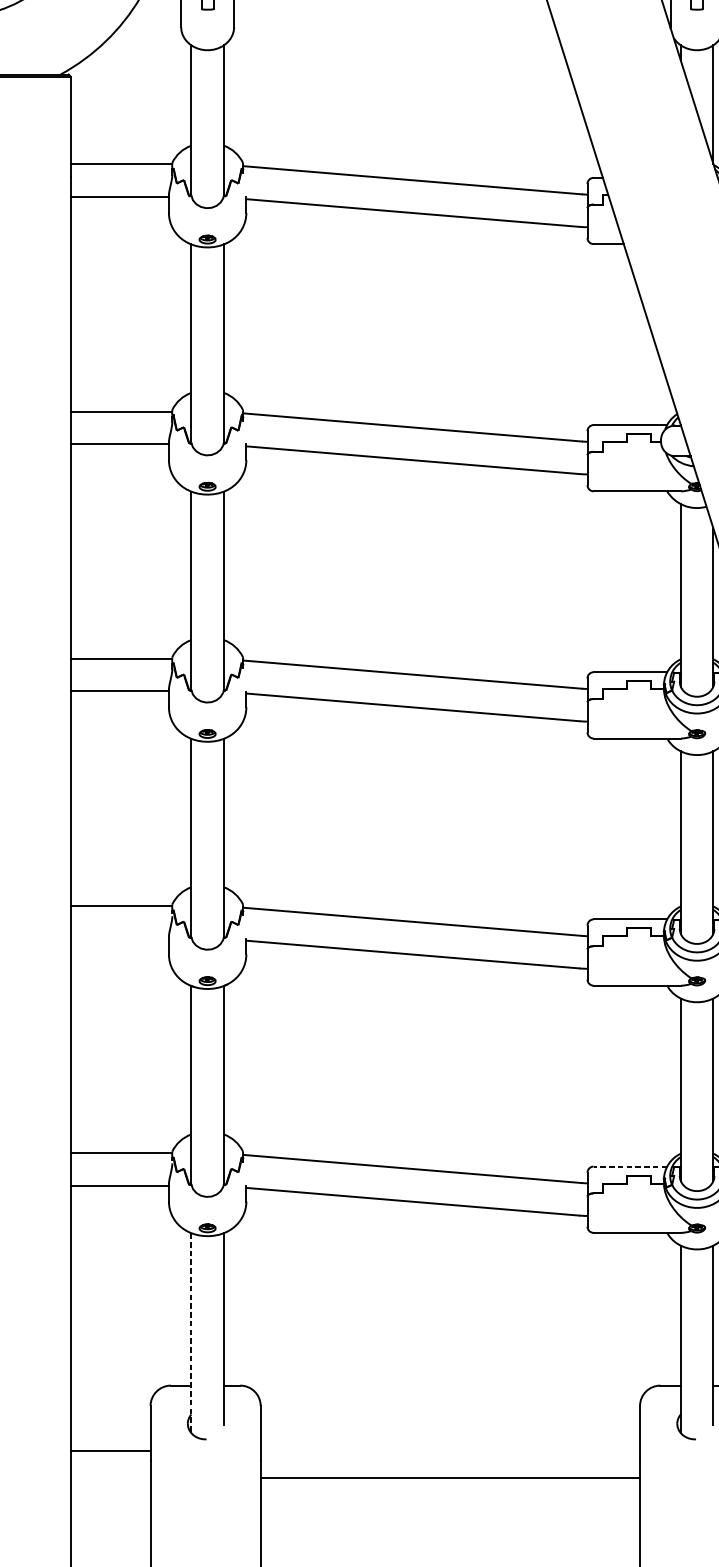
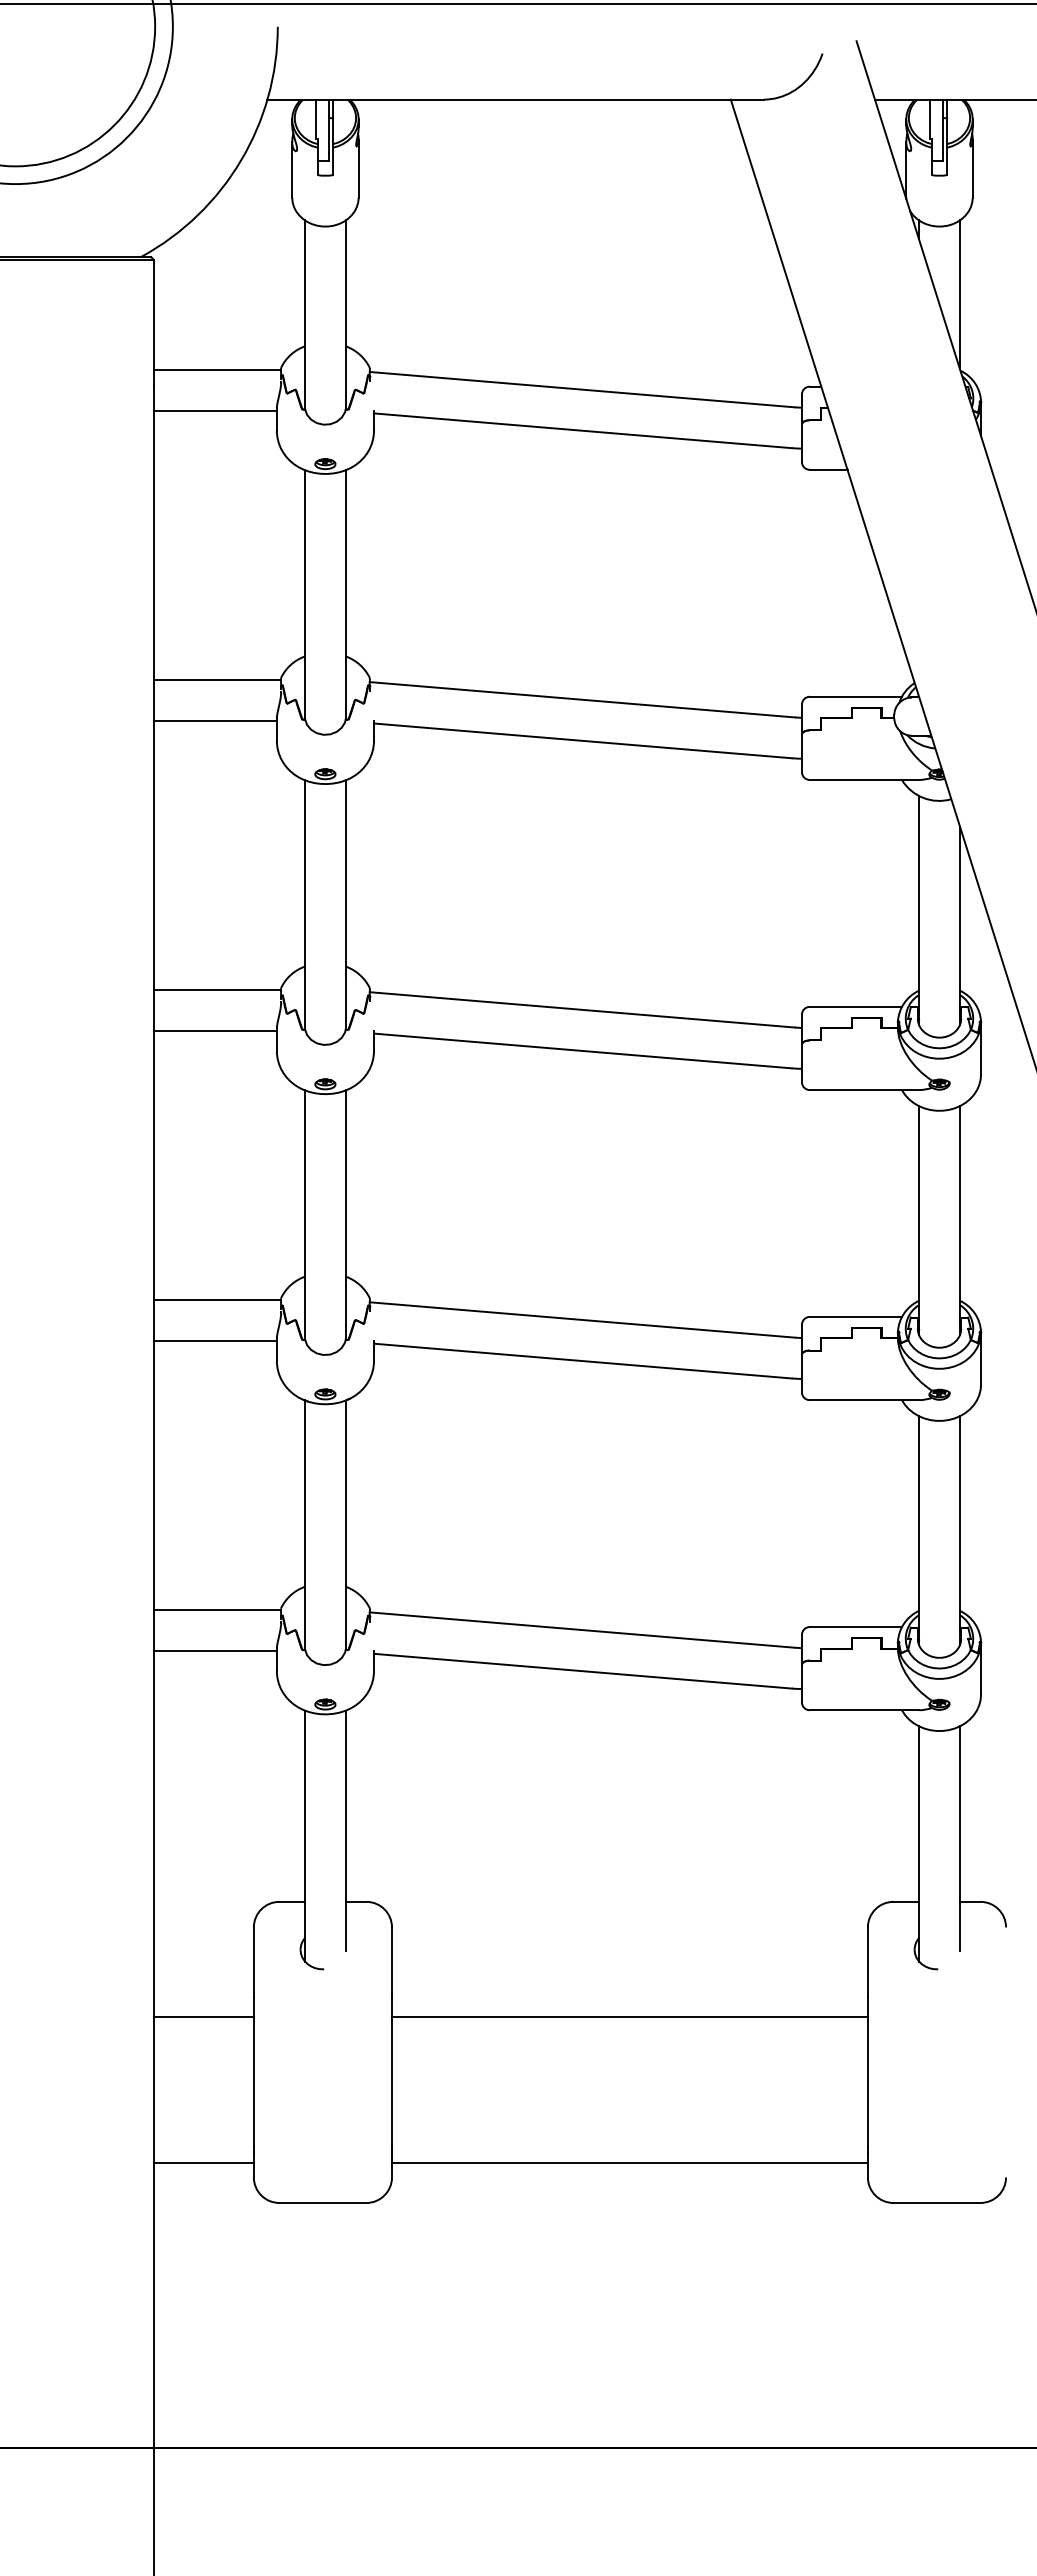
line: (119, 938) -> (214, 1340), added
line: (630, 1166) -> (855, 1627), dashed -> solid
line: (190, 1333) -> (304, 1836), dashed -> solid
line: (110, 1450) -> (203, 2017), moved

